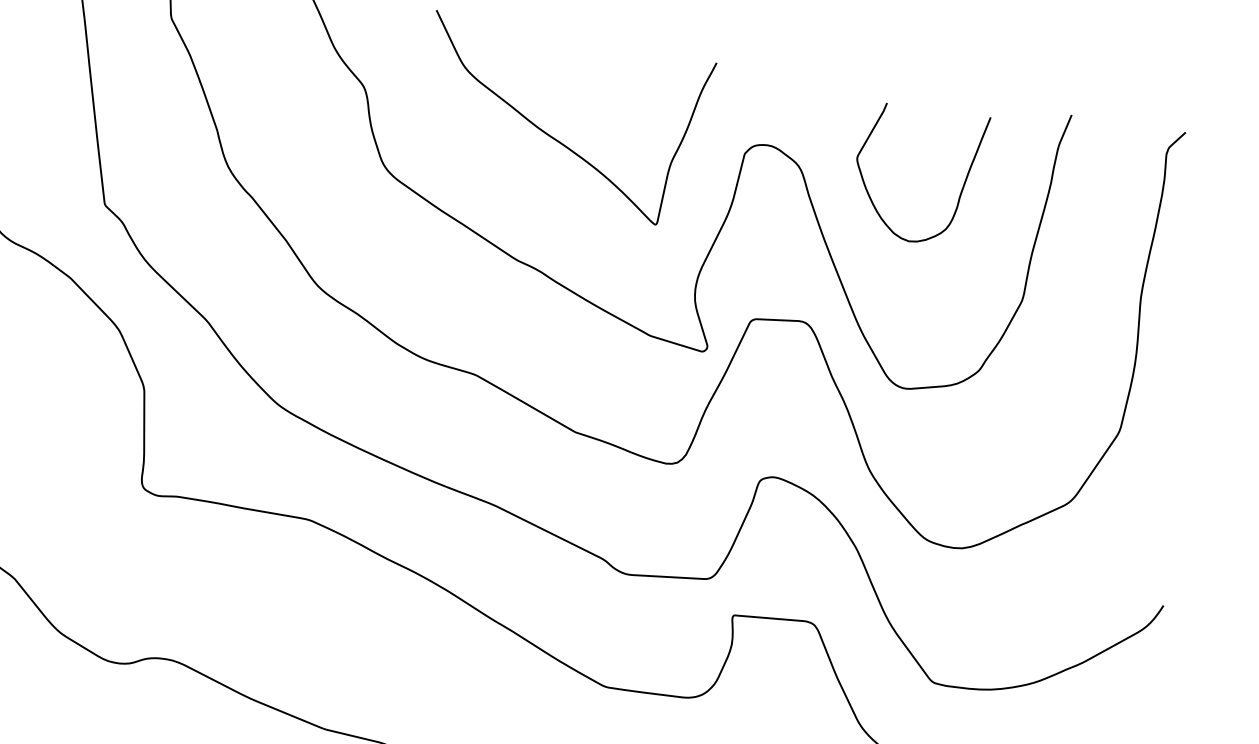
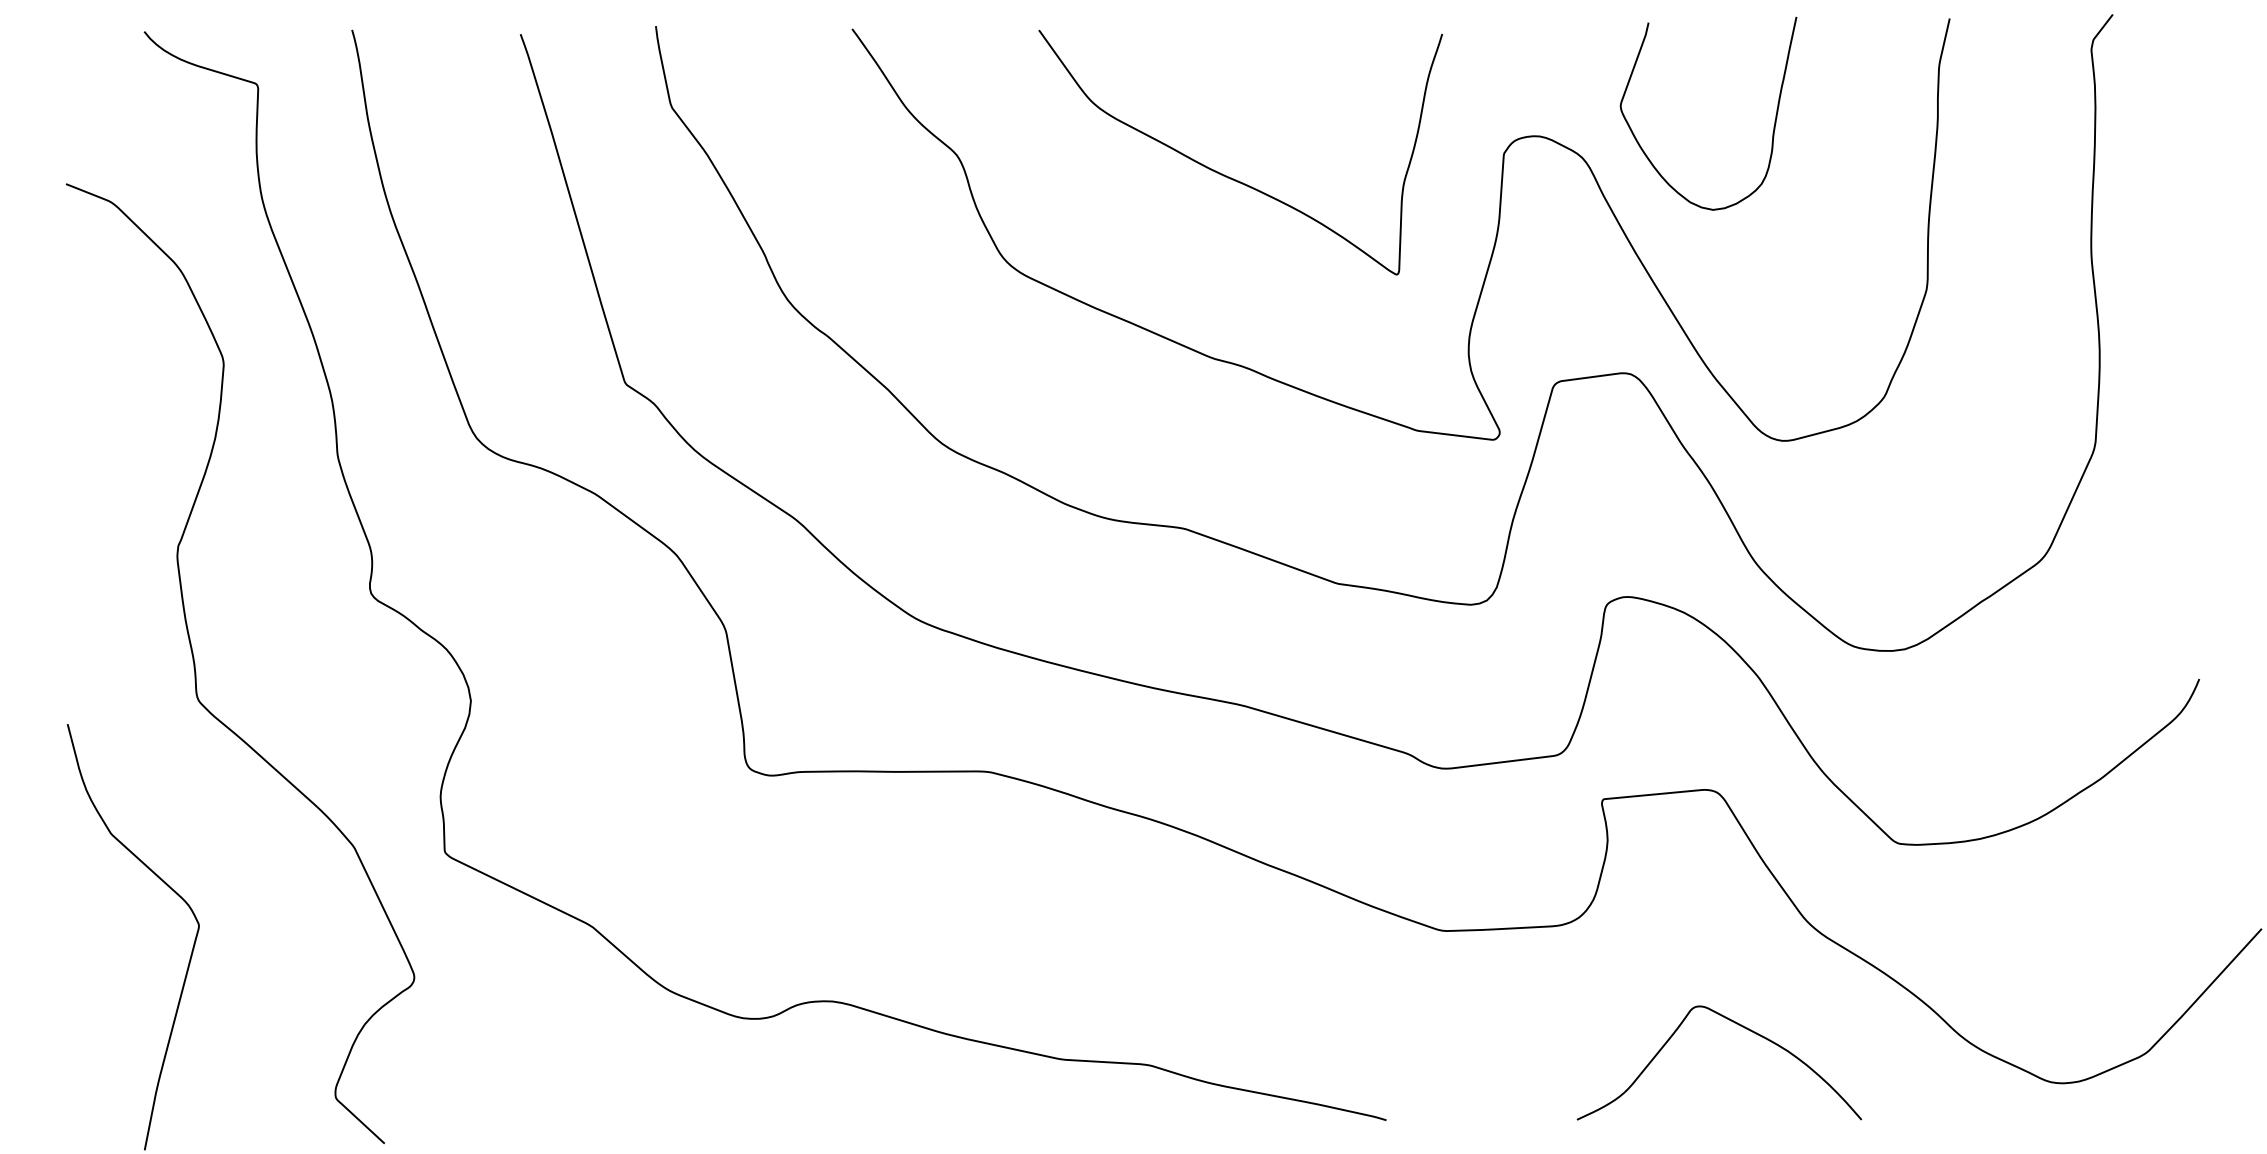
curve: (961, 190) -> (1773, 126), moved

